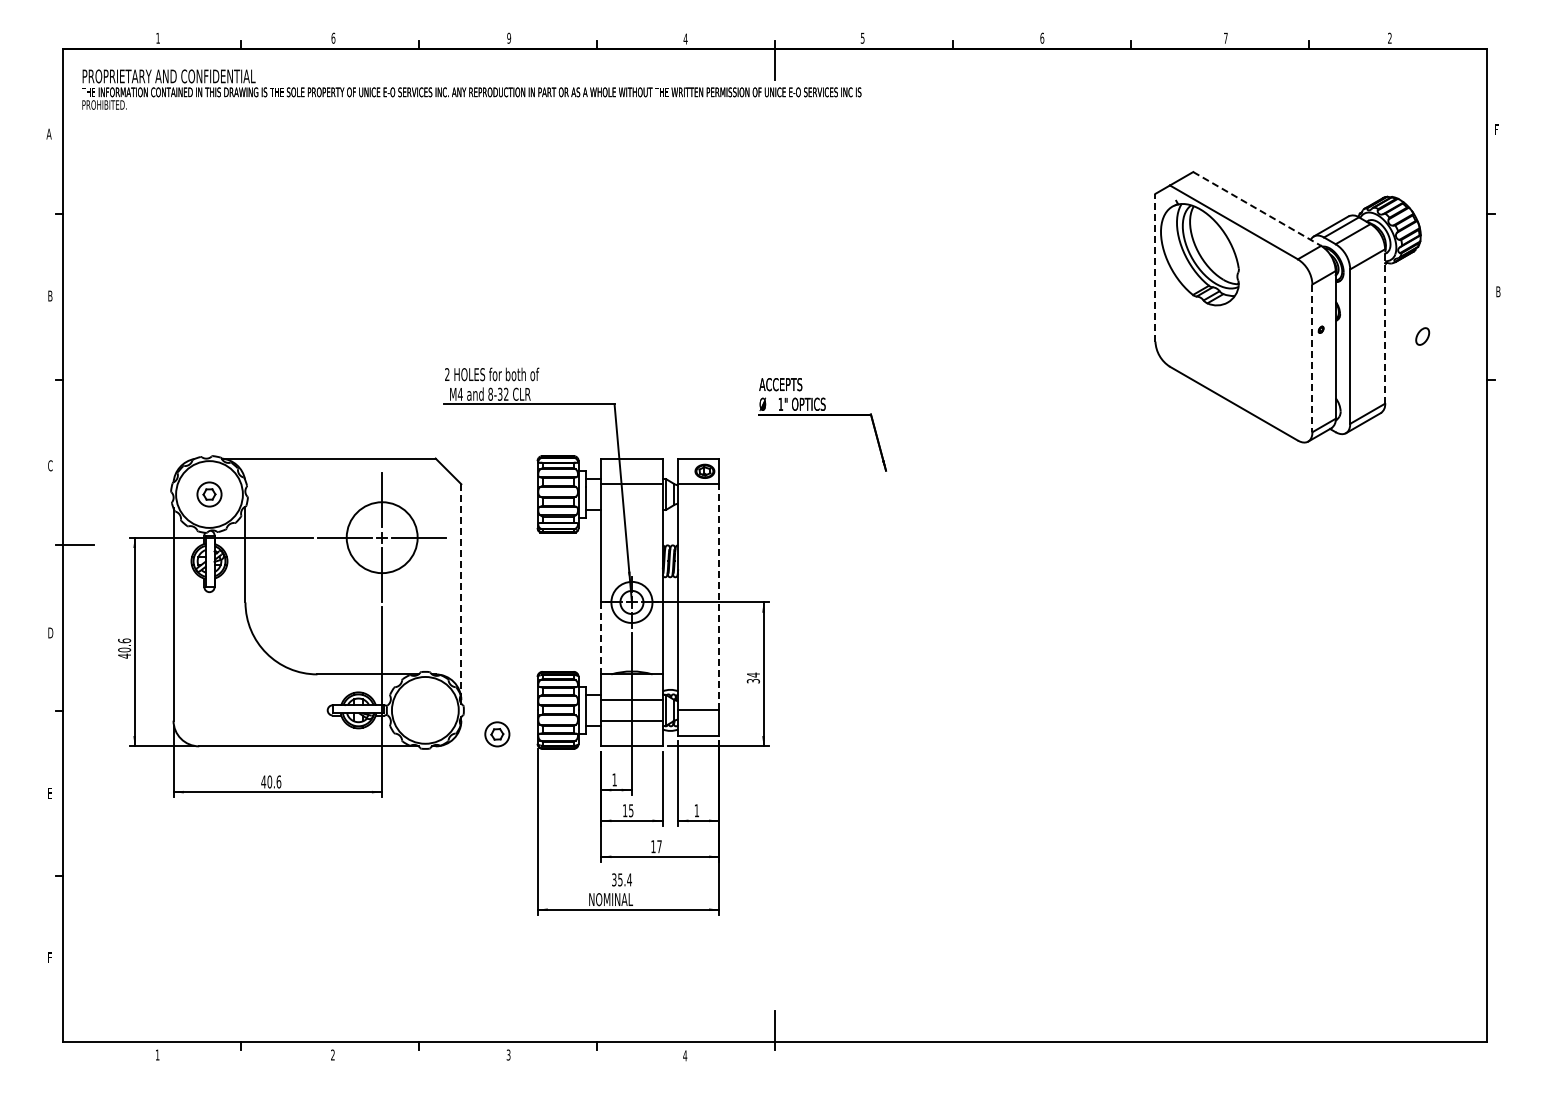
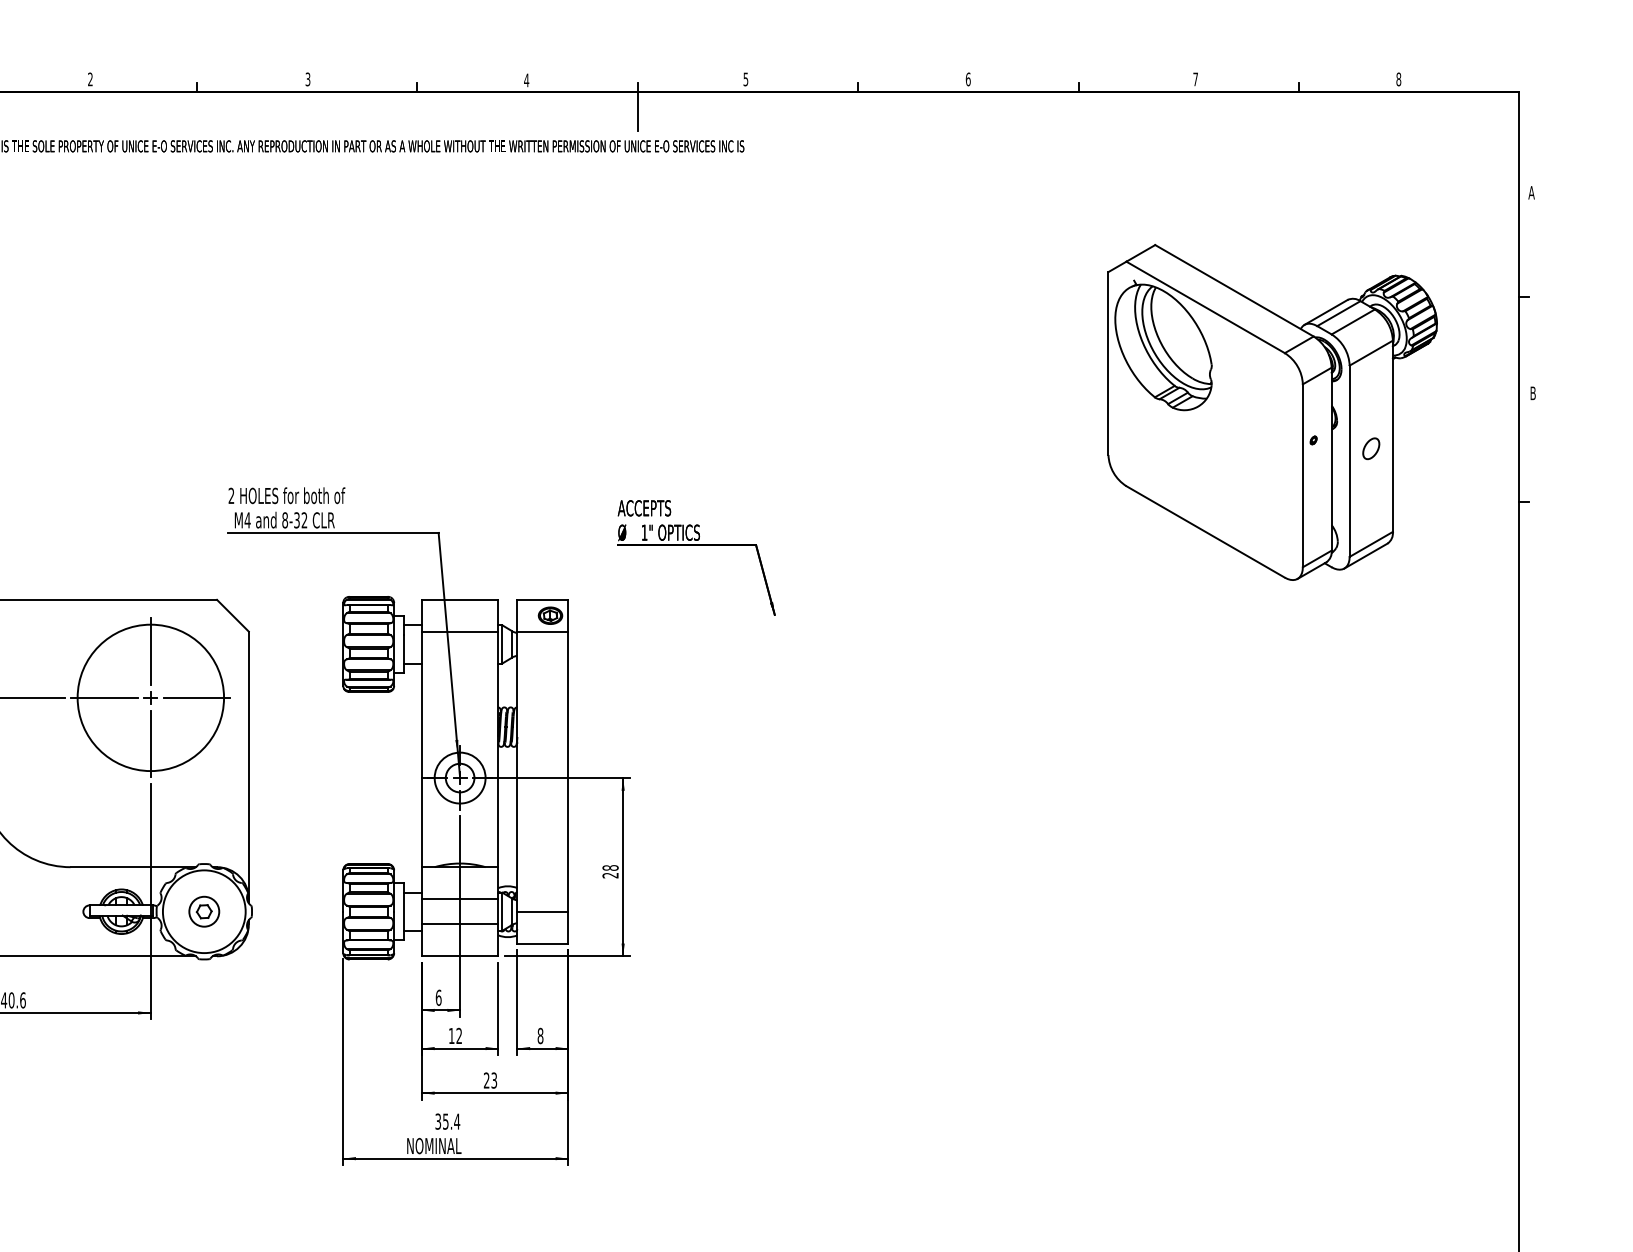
text: (333, 37) -> (90, 78), 6 -> 2
text: (509, 37) -> (308, 78), 9 -> 3
text: (1389, 38) -> (1398, 79), 2 -> 8
text: (1496, 129) -> (1530, 192), F -> A
line: (1257, 208) -> (1234, 290), dashed -> solid
line: (1155, 267) -> (1108, 363), dashed -> solid
line: (1385, 325) -> (1393, 435), dashed -> solid
part: (1422, 336) -> (1371, 448), moved
line: (1312, 358) -> (1302, 475), dashed -> solid
circle: (382, 537) -> (151, 697), size x1.67
line: (461, 592) -> (249, 765), dashed -> solid
line: (719, 596) -> (568, 770), dashed -> solid
line: (601, 638) -> (422, 822), dashed -> solid
text: (752, 677) -> (609, 871), 34 -> 28
part: (497, 734) -> (204, 911), moved
text: (614, 779) -> (438, 997), 1 -> 6
text: (631, 810) -> (459, 1035), 15 -> 12
text: (696, 810) -> (540, 1035), 1 -> 8
text: (656, 846) -> (490, 1080), 17 -> 23

